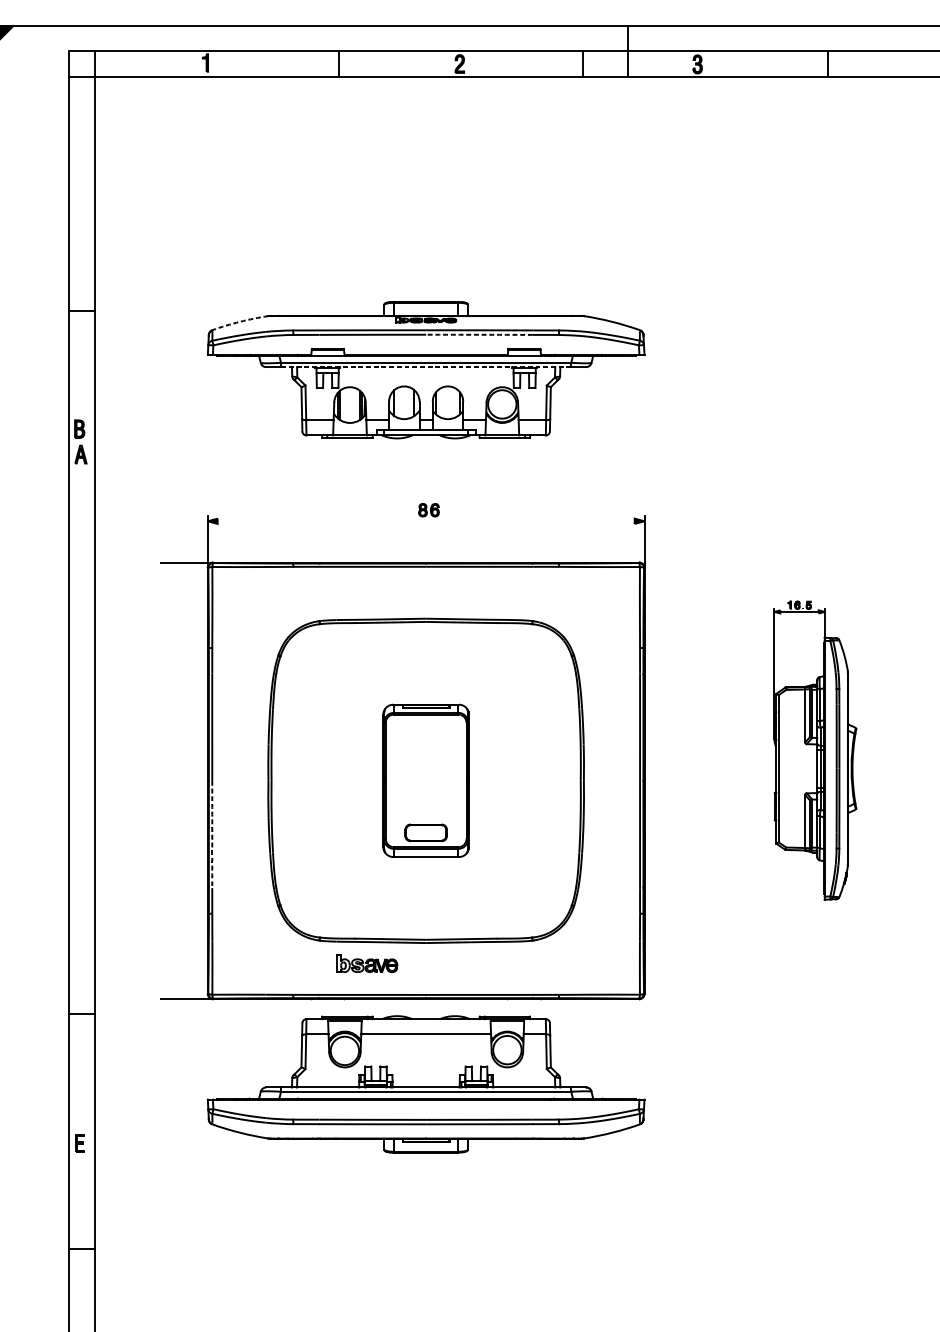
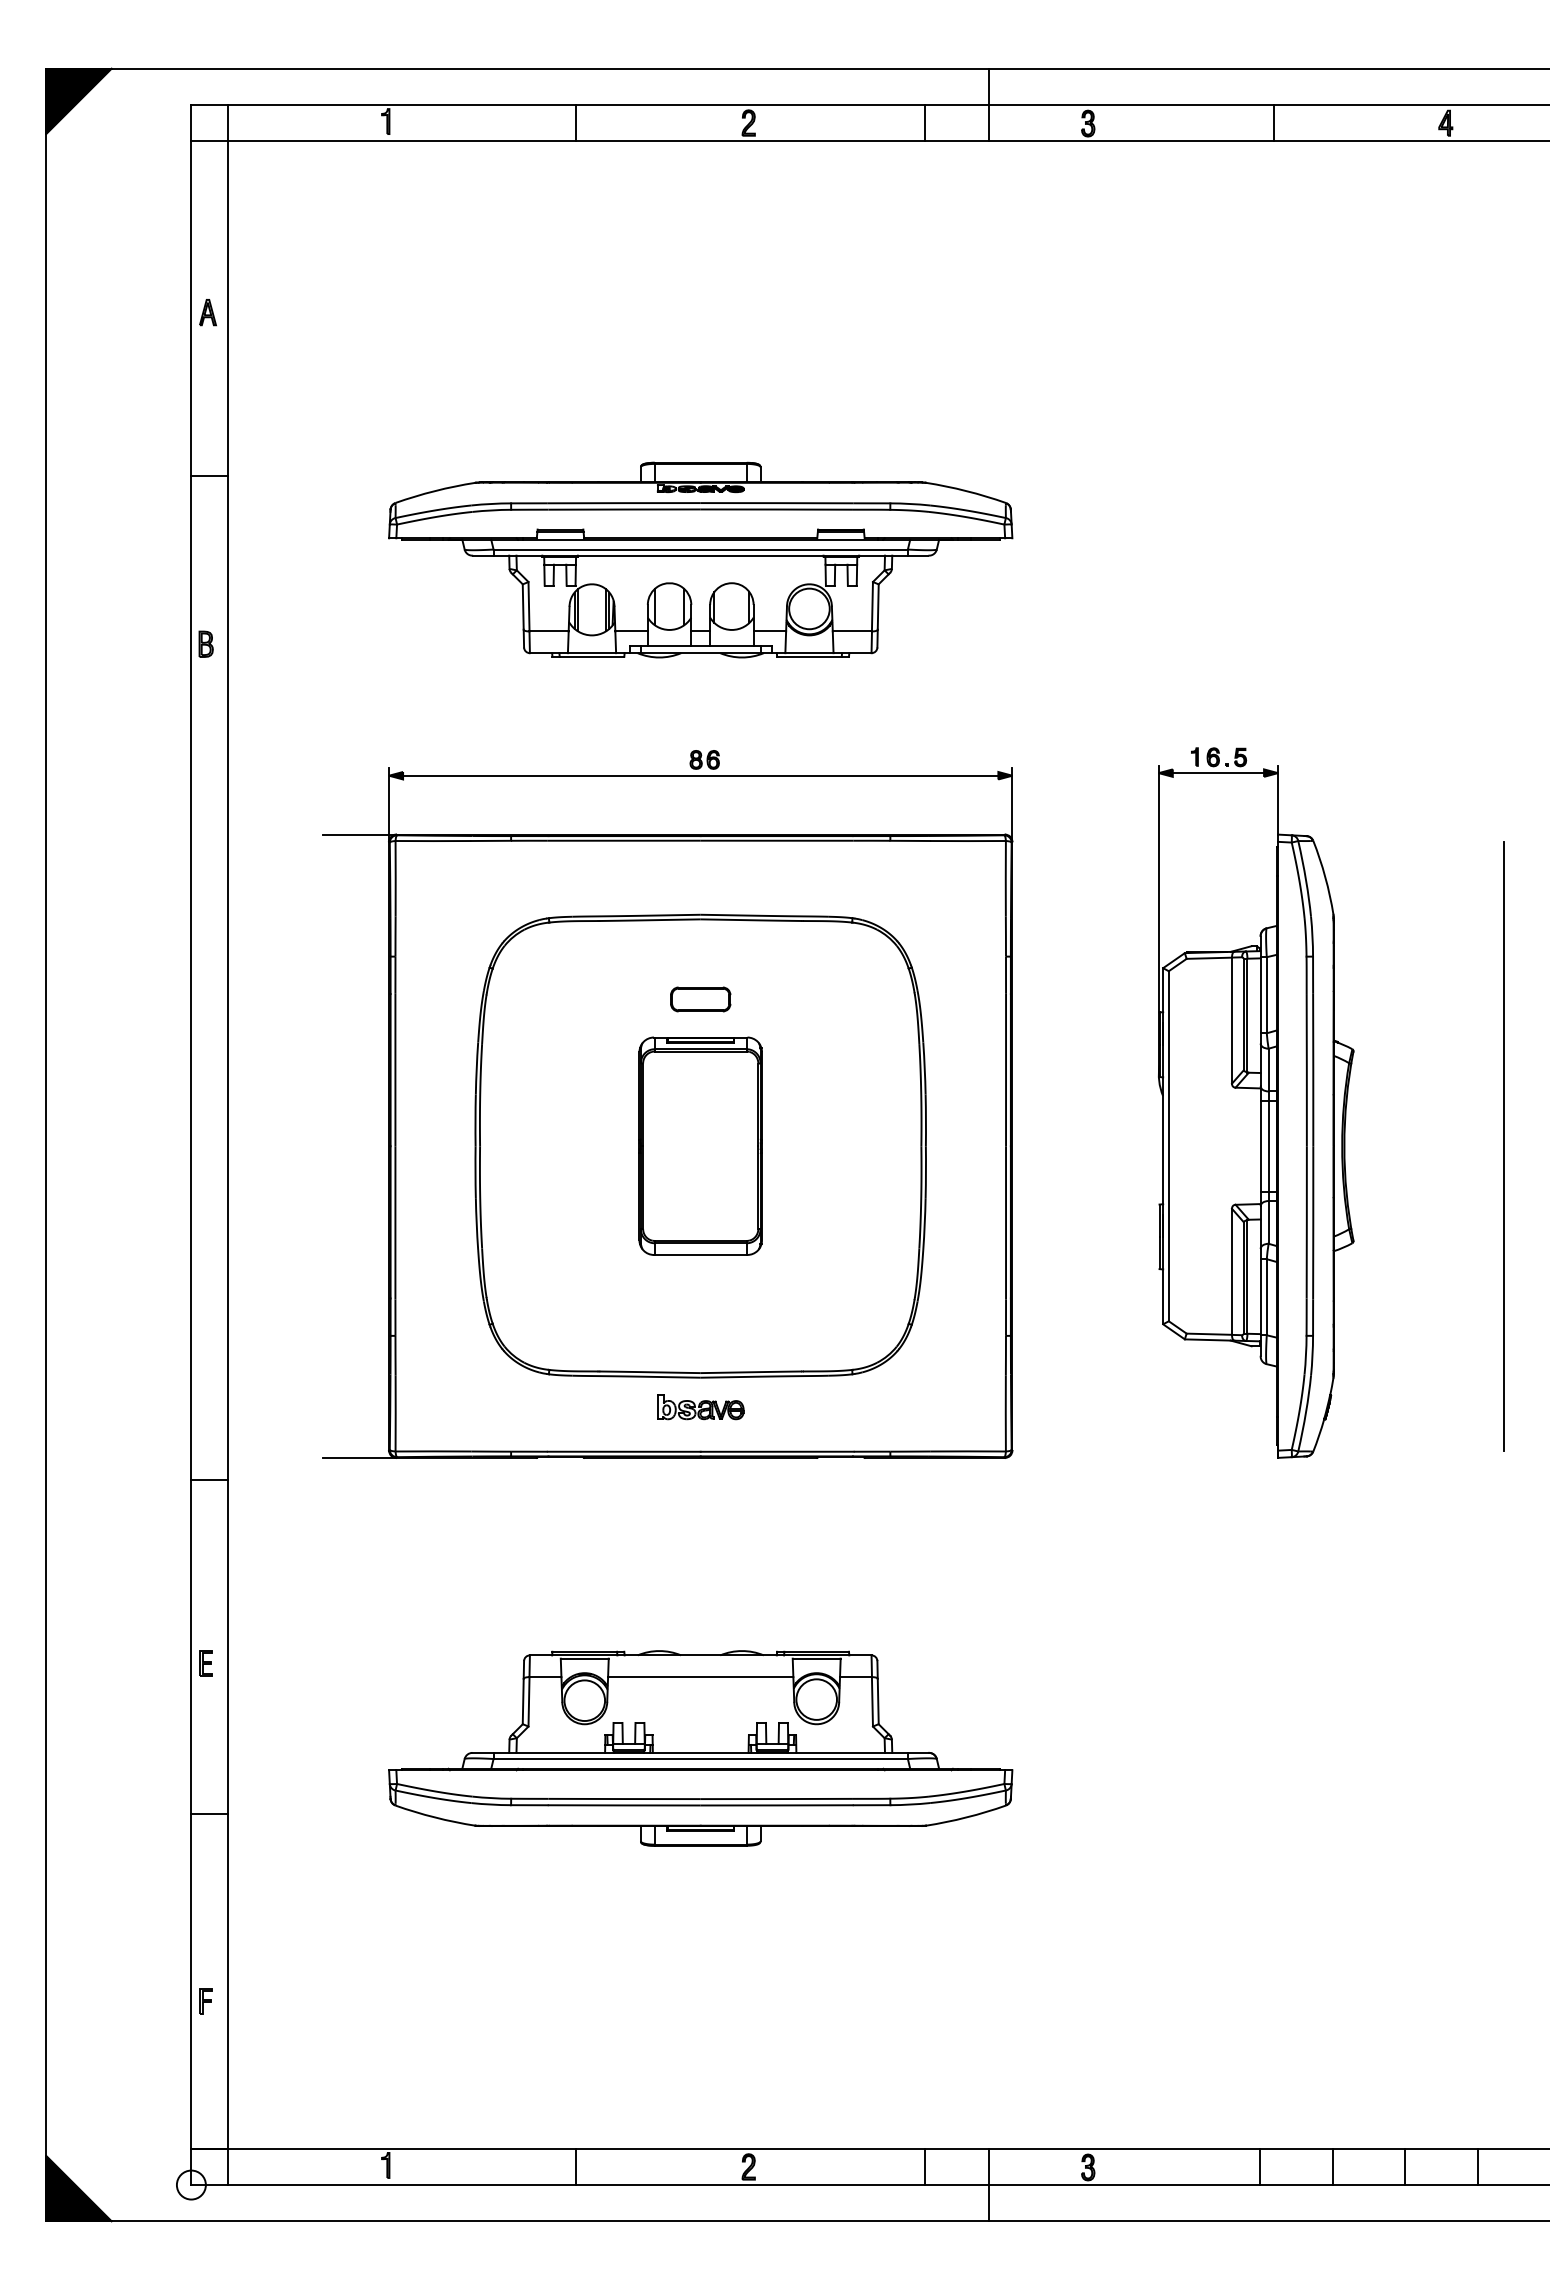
arc: (240, 322) -> (435, 491), dashed -> solid
arc: (479, 334) -> (776, 509), dashed -> solid
line: (426, 366) -> (700, 555), dashed -> solid
part: (80, 454) -> (207, 312), moved
line: (426, 521) -> (700, 775), added
part: (815, 750) -> (1256, 1102), size x1.67
part: (426, 832) -> (700, 999), moved
arc: (212, 834) -> (395, 1222), dashed -> solid
part: (367, 963) -> (700, 1407), moved
part: (426, 1084) -> (700, 1748), moved

